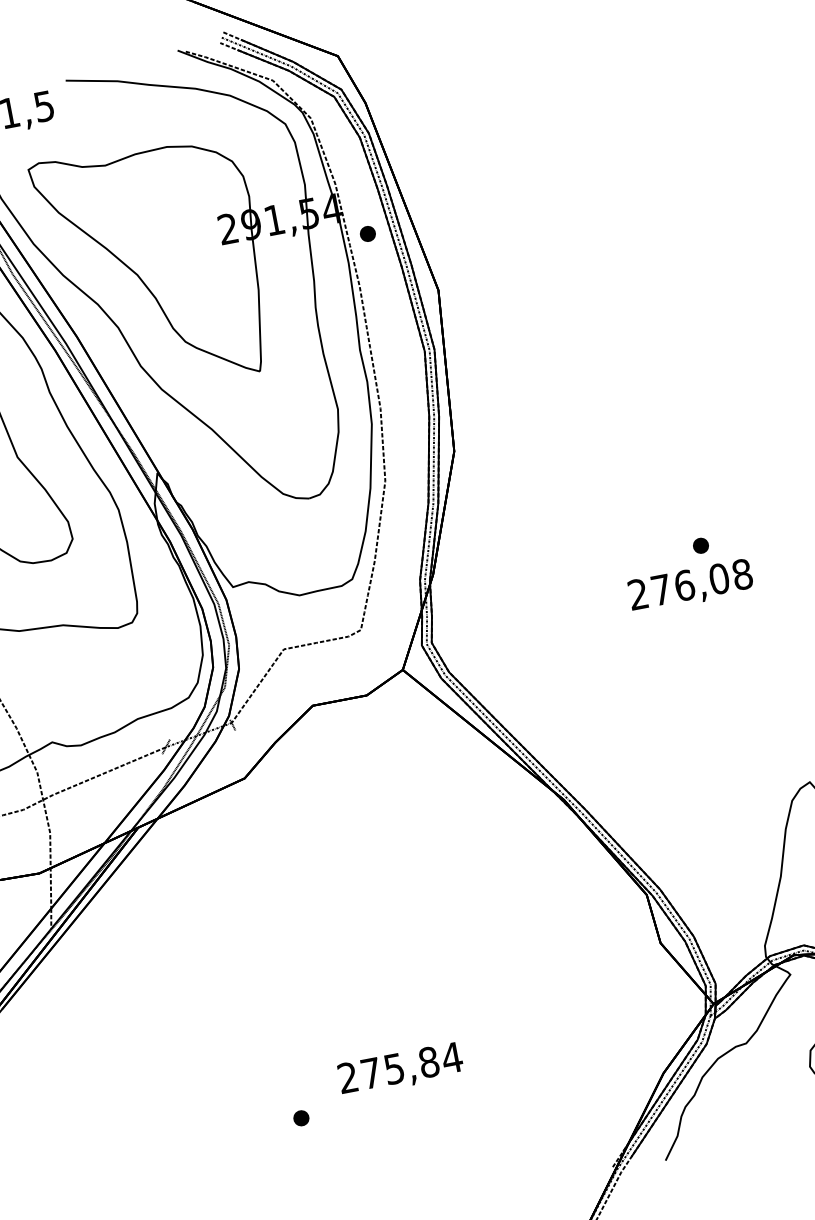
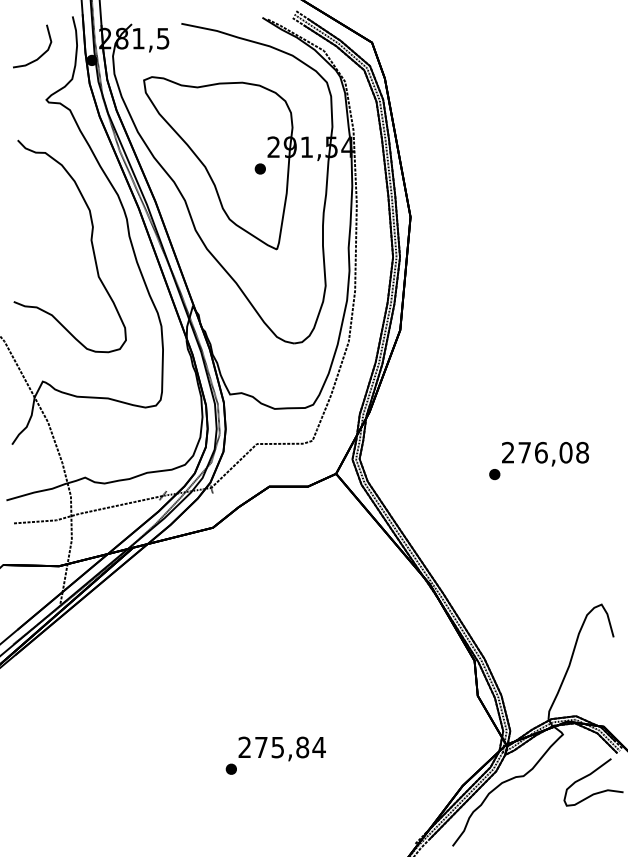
part: (366, 233) -> (259, 168), moved
part: (700, 545) -> (494, 474), moved
part: (299, 1117) -> (230, 768), moved

